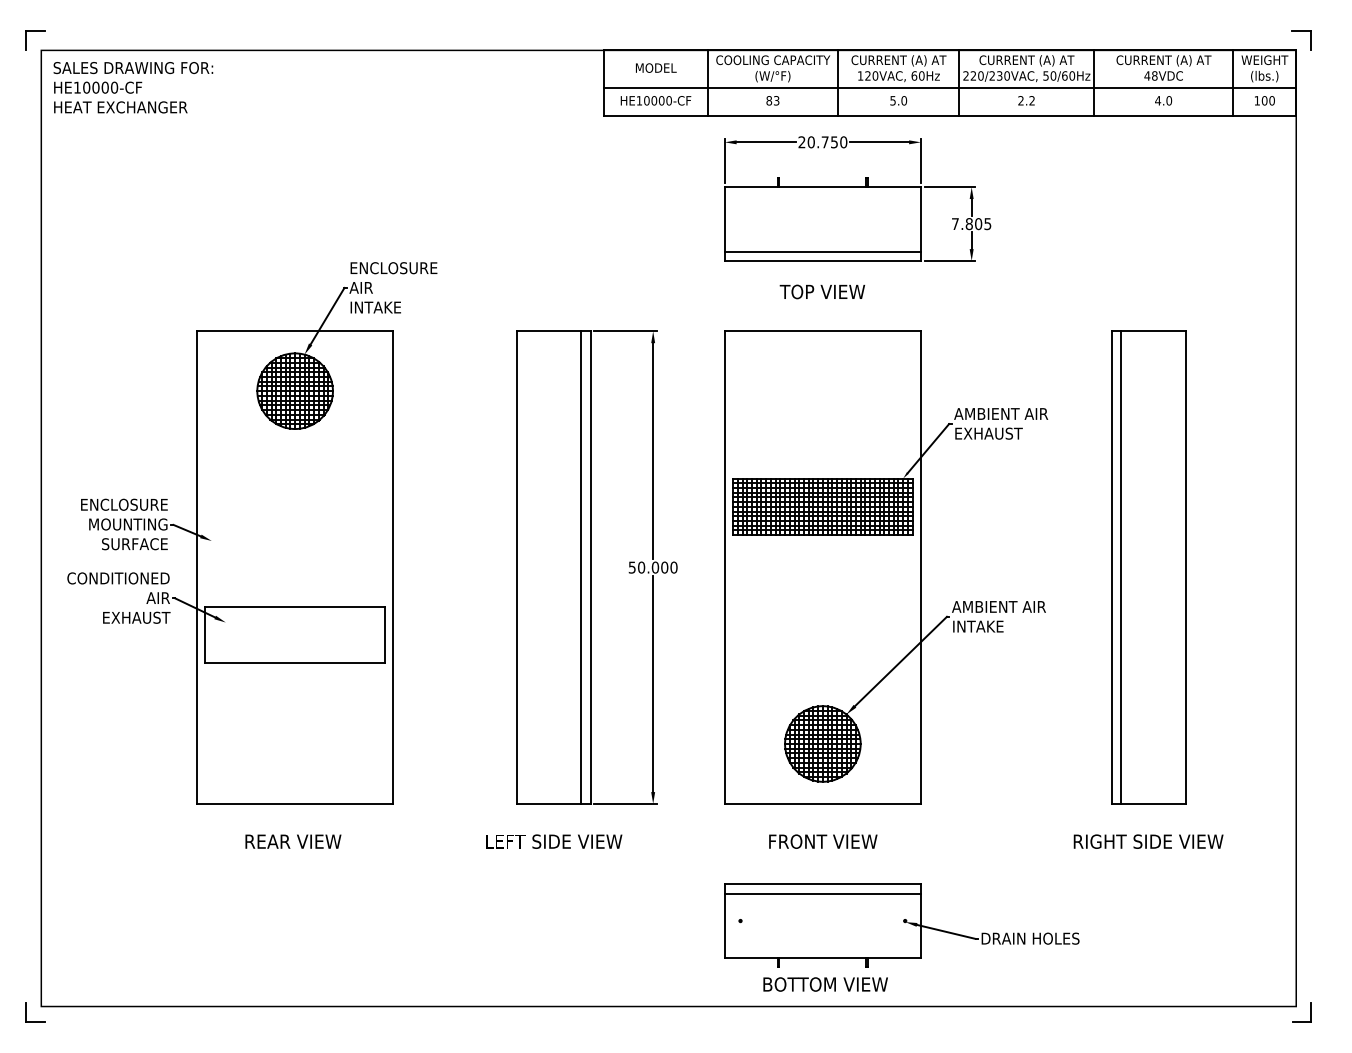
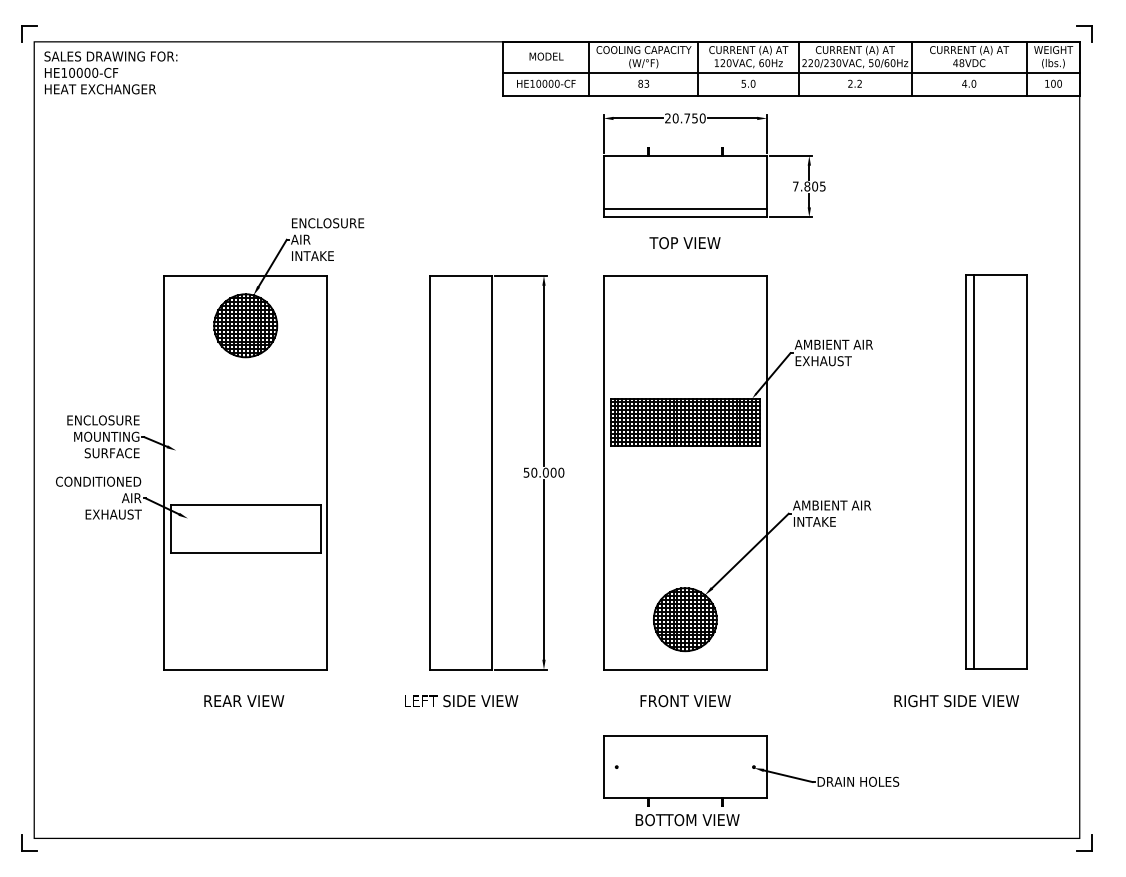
line: (581, 567) -> (484, 472), removed
part: (1148, 567) -> (996, 471), moved
line: (822, 893) -> (685, 744), removed

